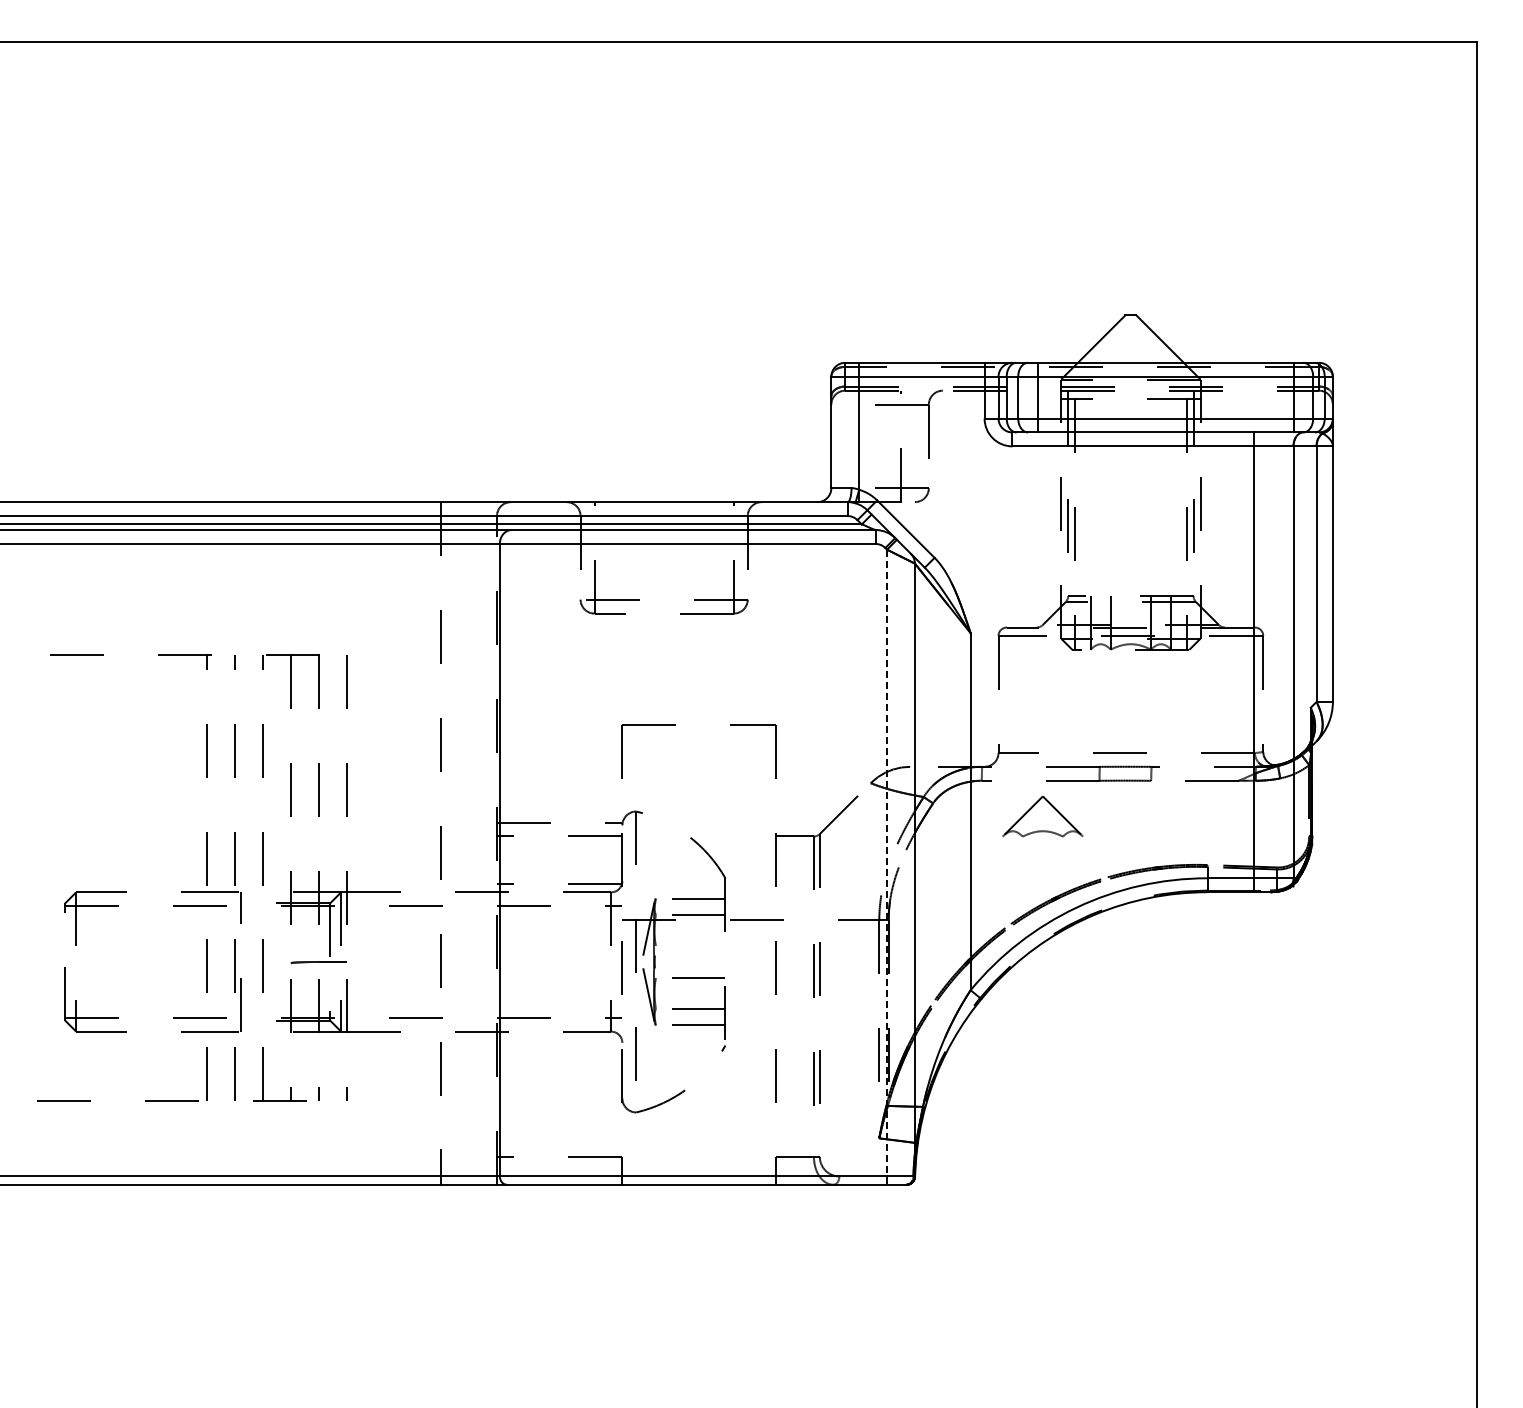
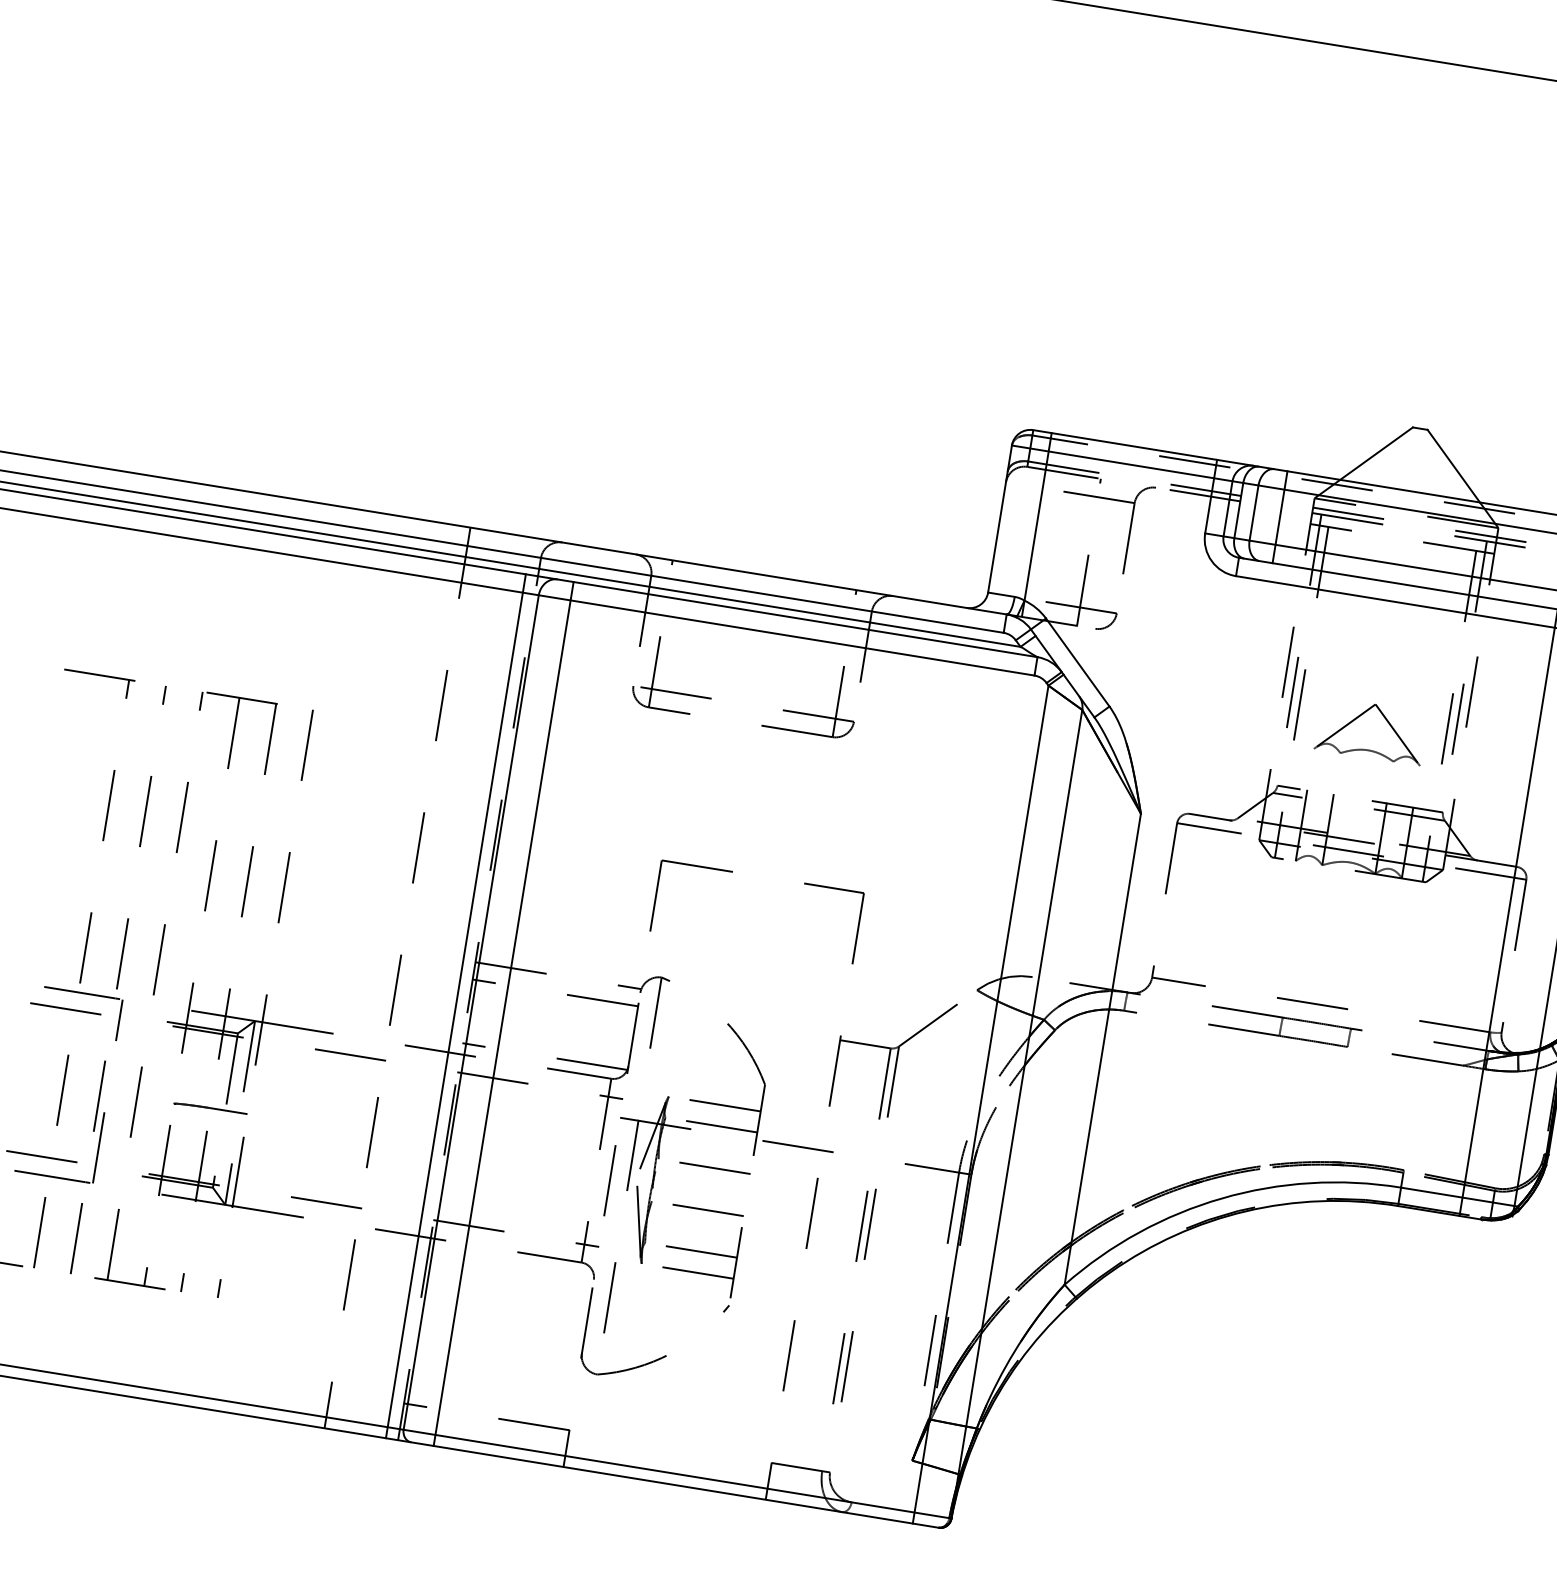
part: (1042, 816) -> (1370, 730), moved
line: (487, 857) -> (455, 1006), added
line: (523, 857) -> (503, 1014), added
line: (887, 867) -> (981, 1105), dashed -> solid
line: (698, 945) -> (715, 1167), added

